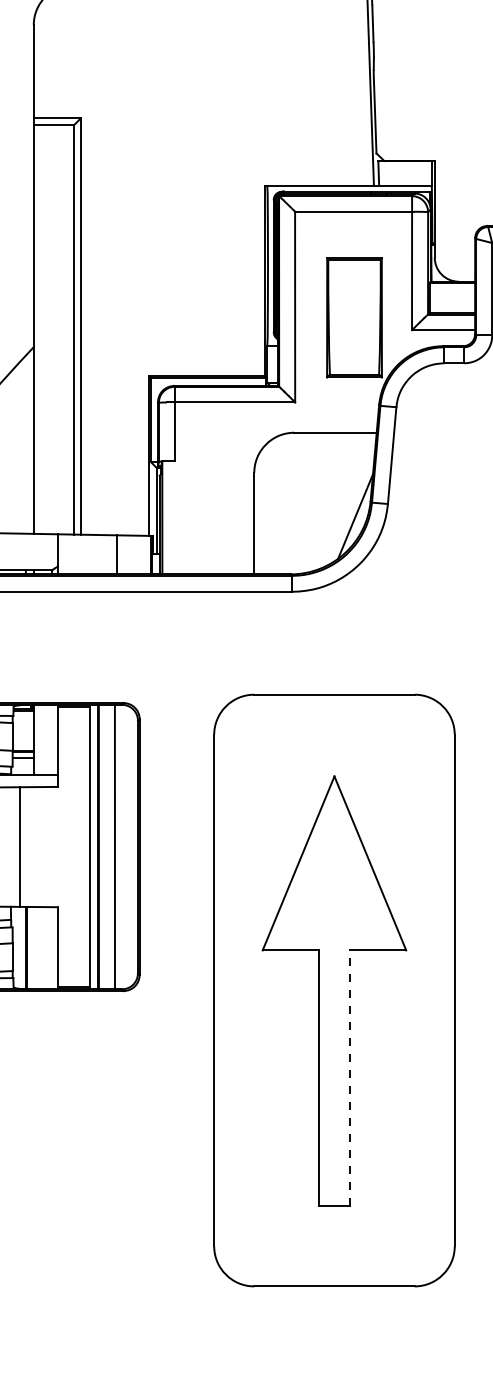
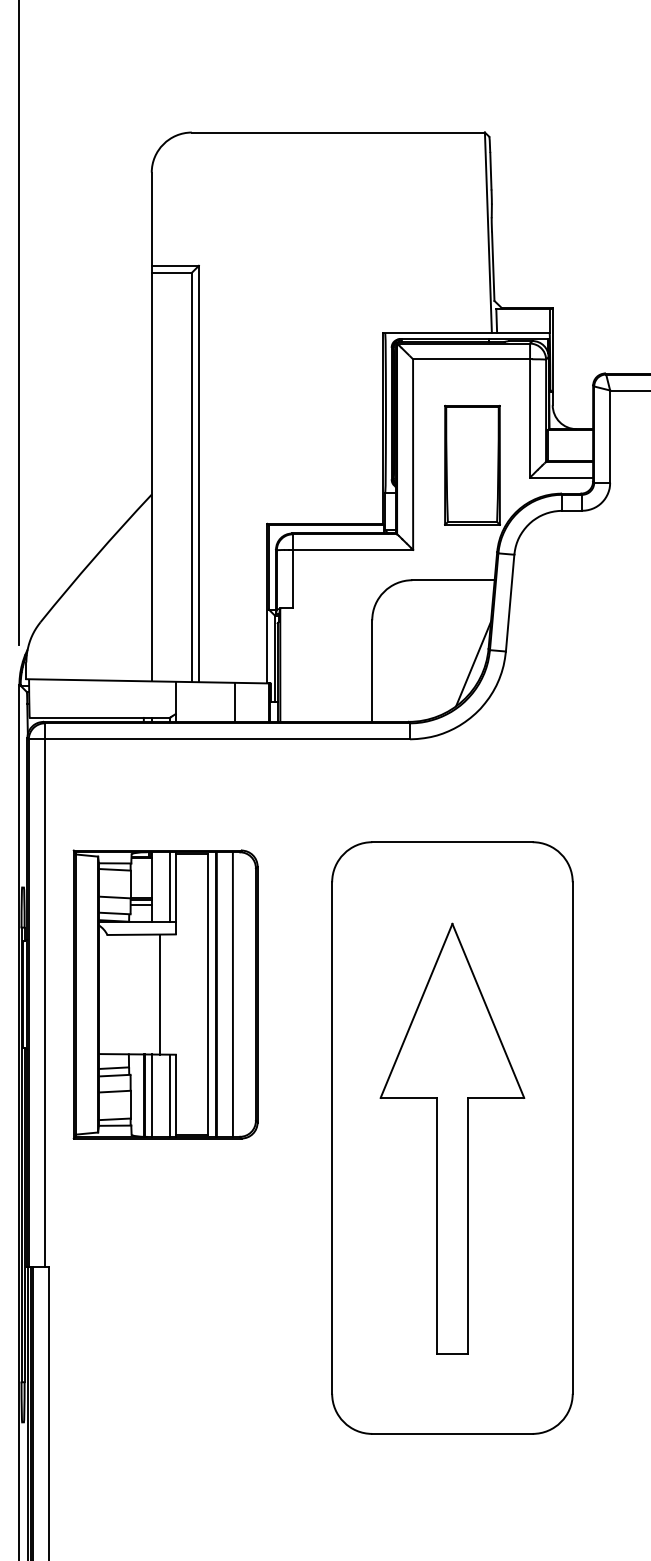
line: (51, 740) -> (169, 887), added
line: (19, 847) -> (160, 994), moved
line: (33, 948) -> (151, 1095), added
line: (51, 948) -> (169, 1095), added
line: (349, 1078) -> (467, 1225), dashed -> solid

